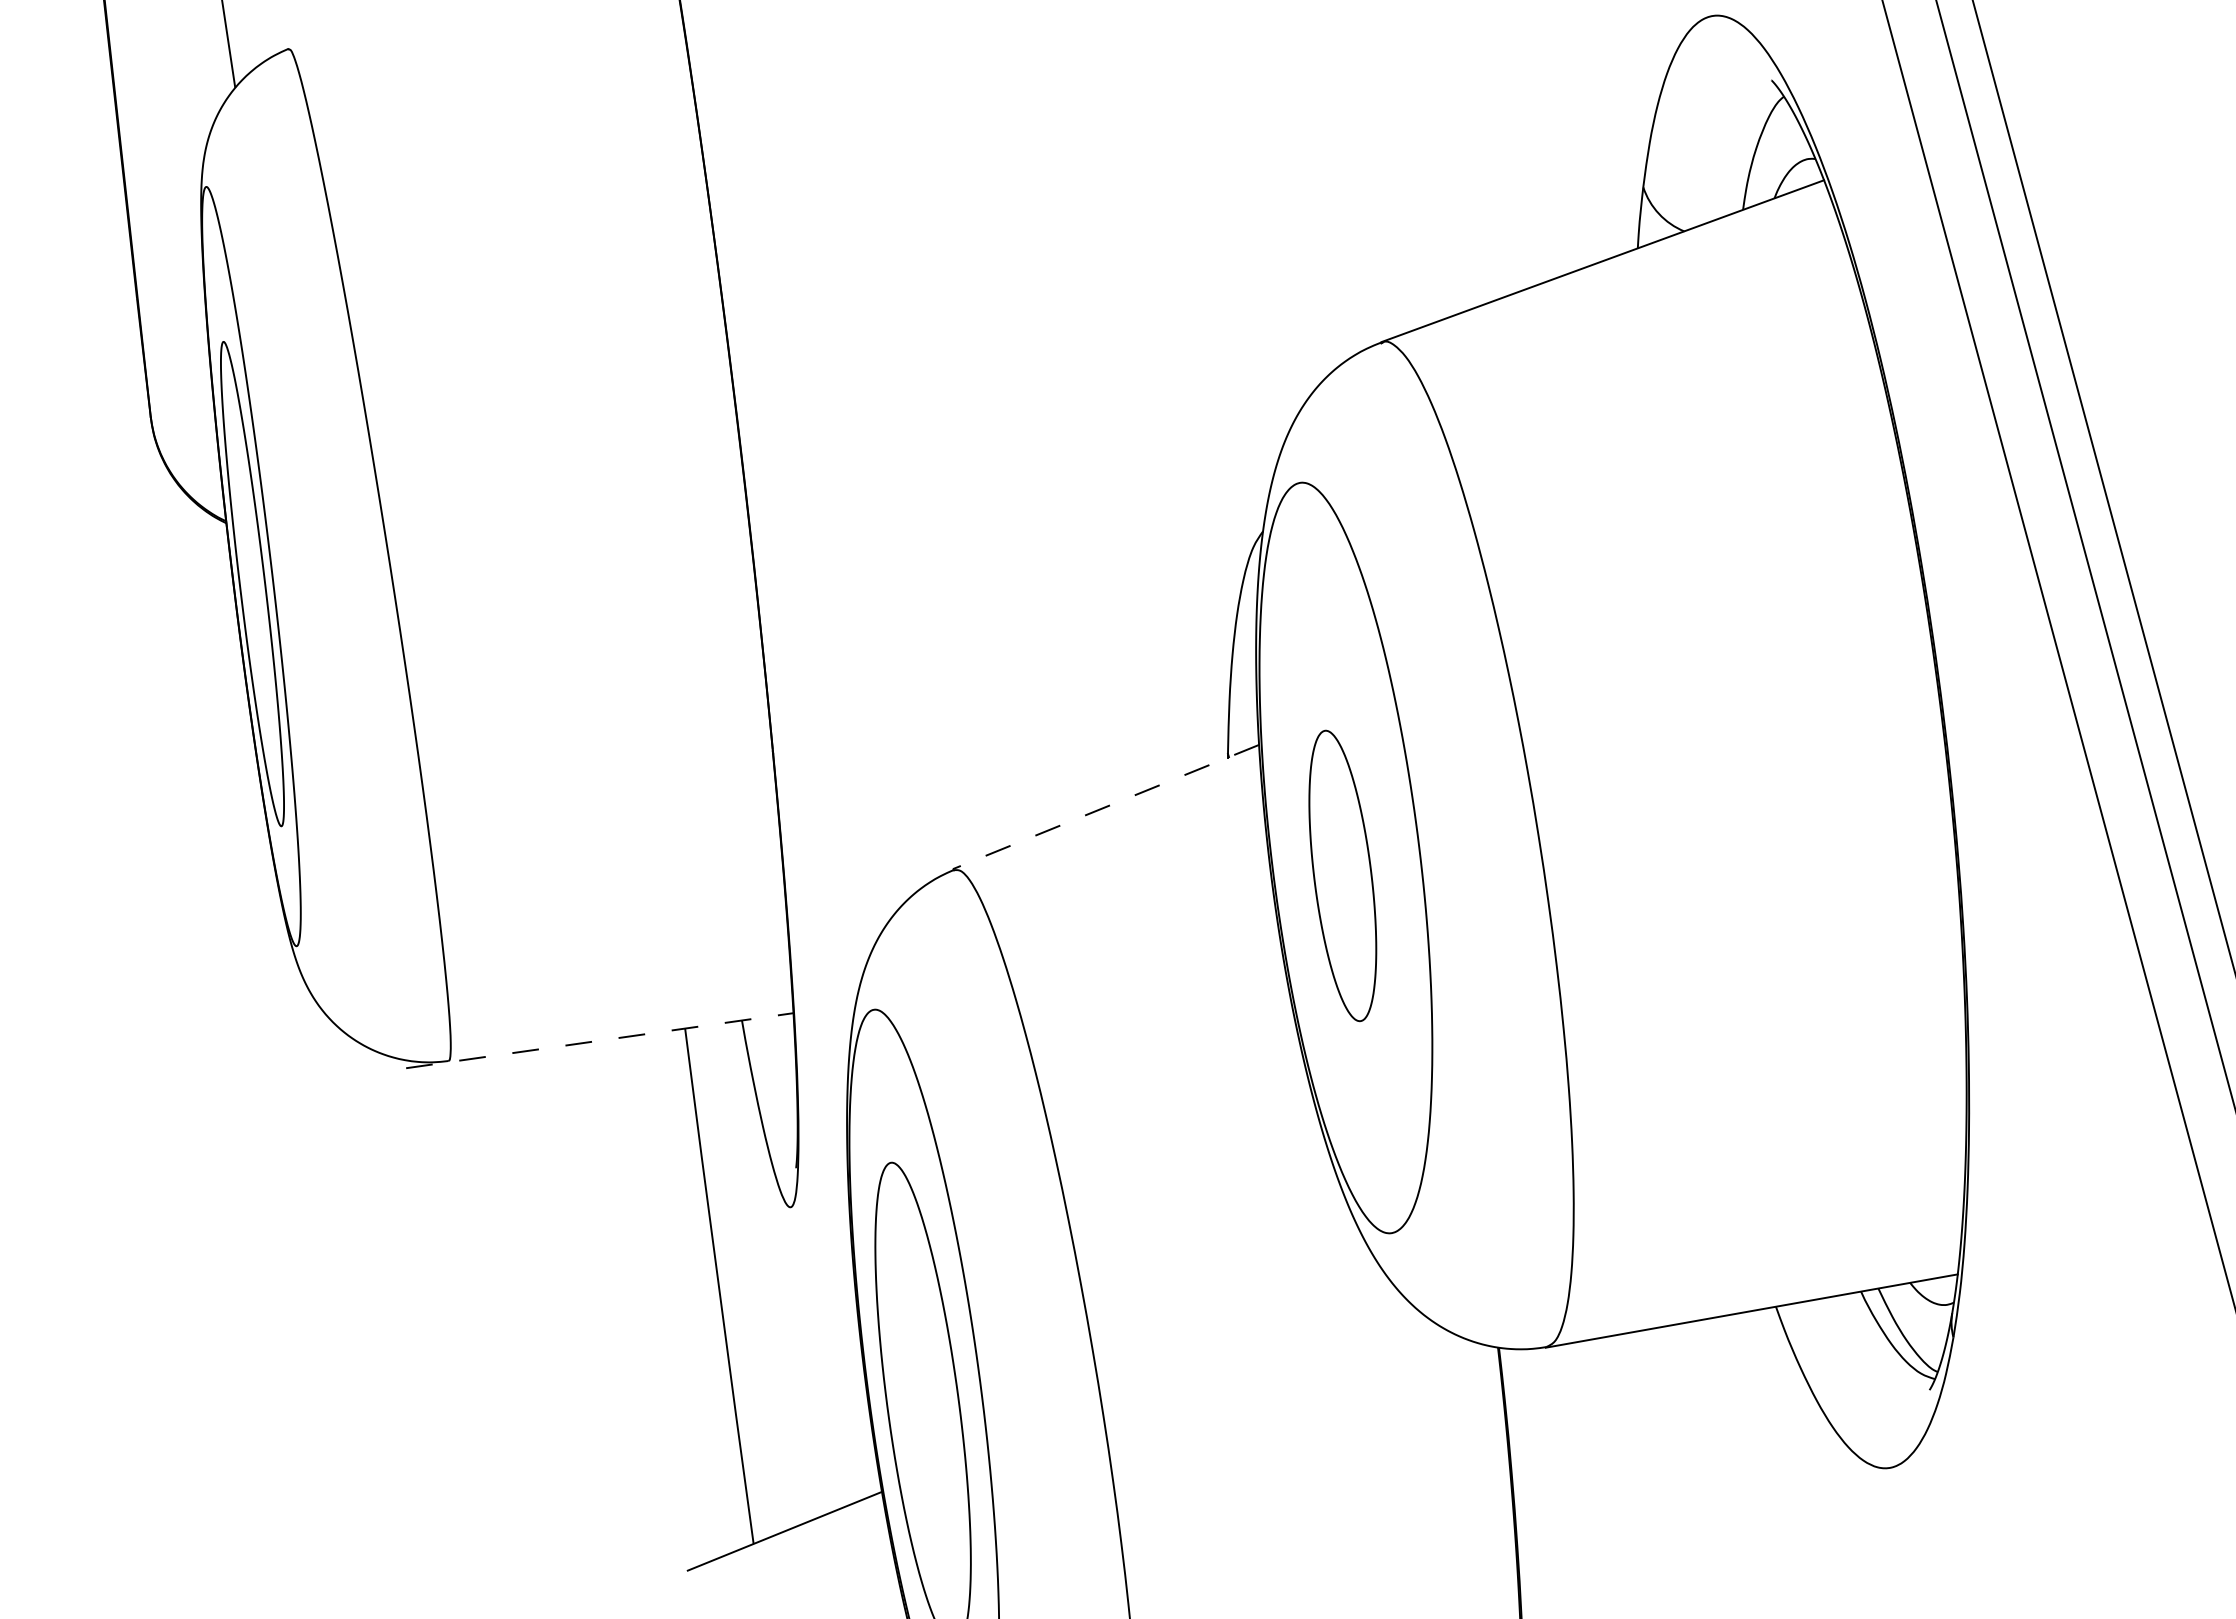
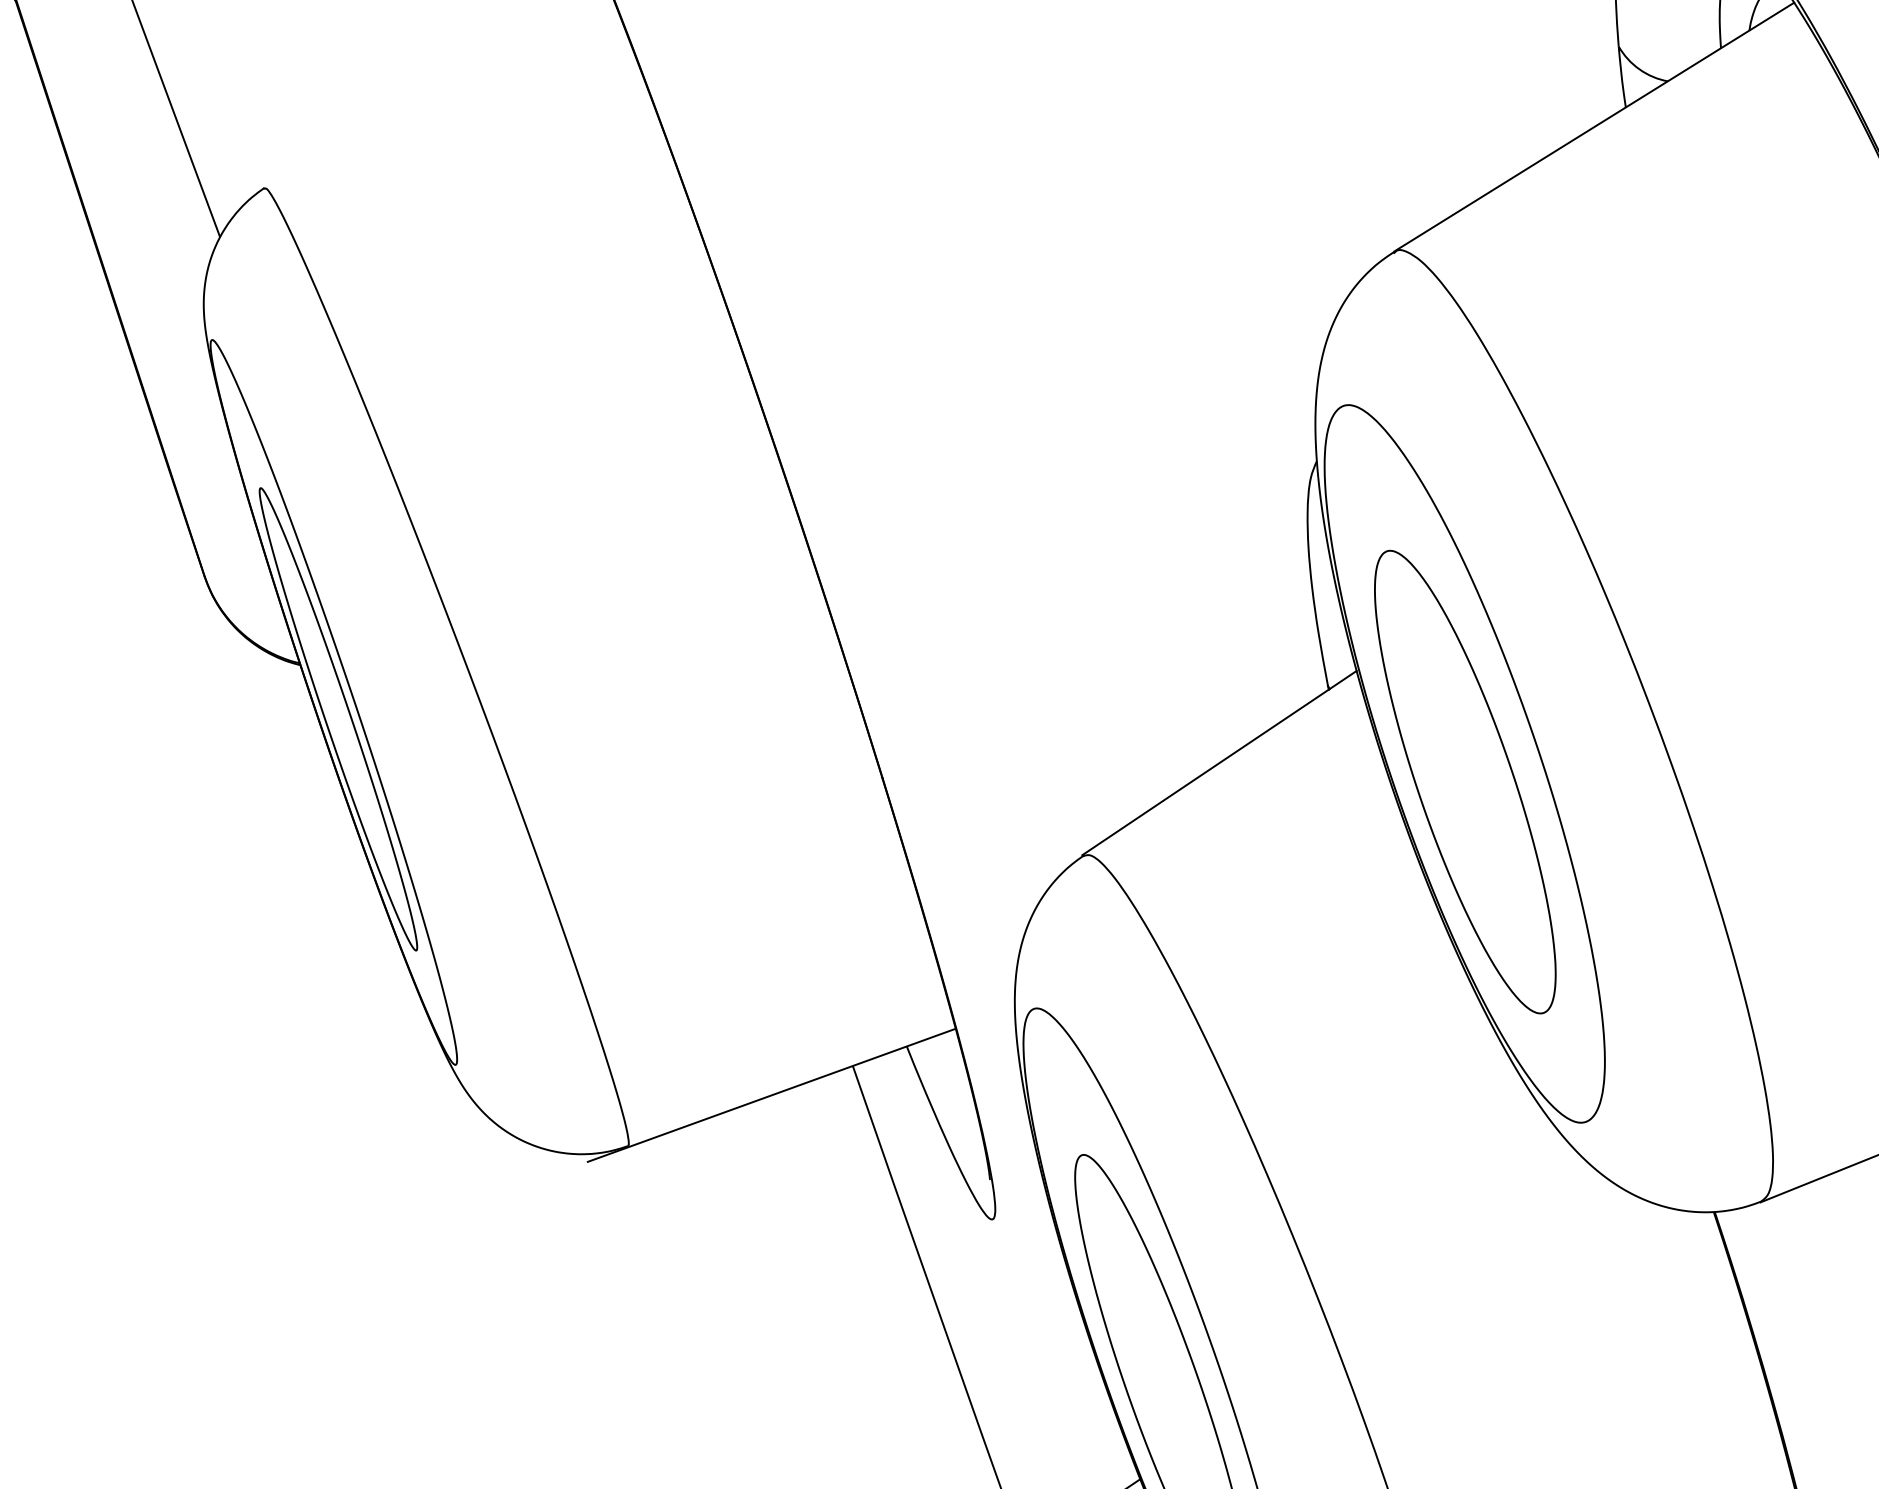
line: (1105, 807) -> (1219, 763), dashed -> solid
part: (1342, 875) -> (1464, 781), size x1.67
line: (599, 1040) -> (771, 1095), dashed -> solid

